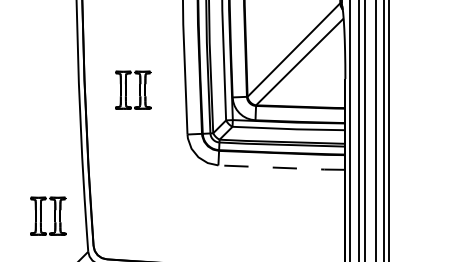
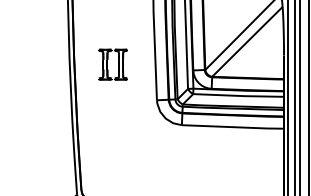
line: (281, 167) -> (232, 126), dashed -> solid
part: (48, 215) -> (45, 165), removed

